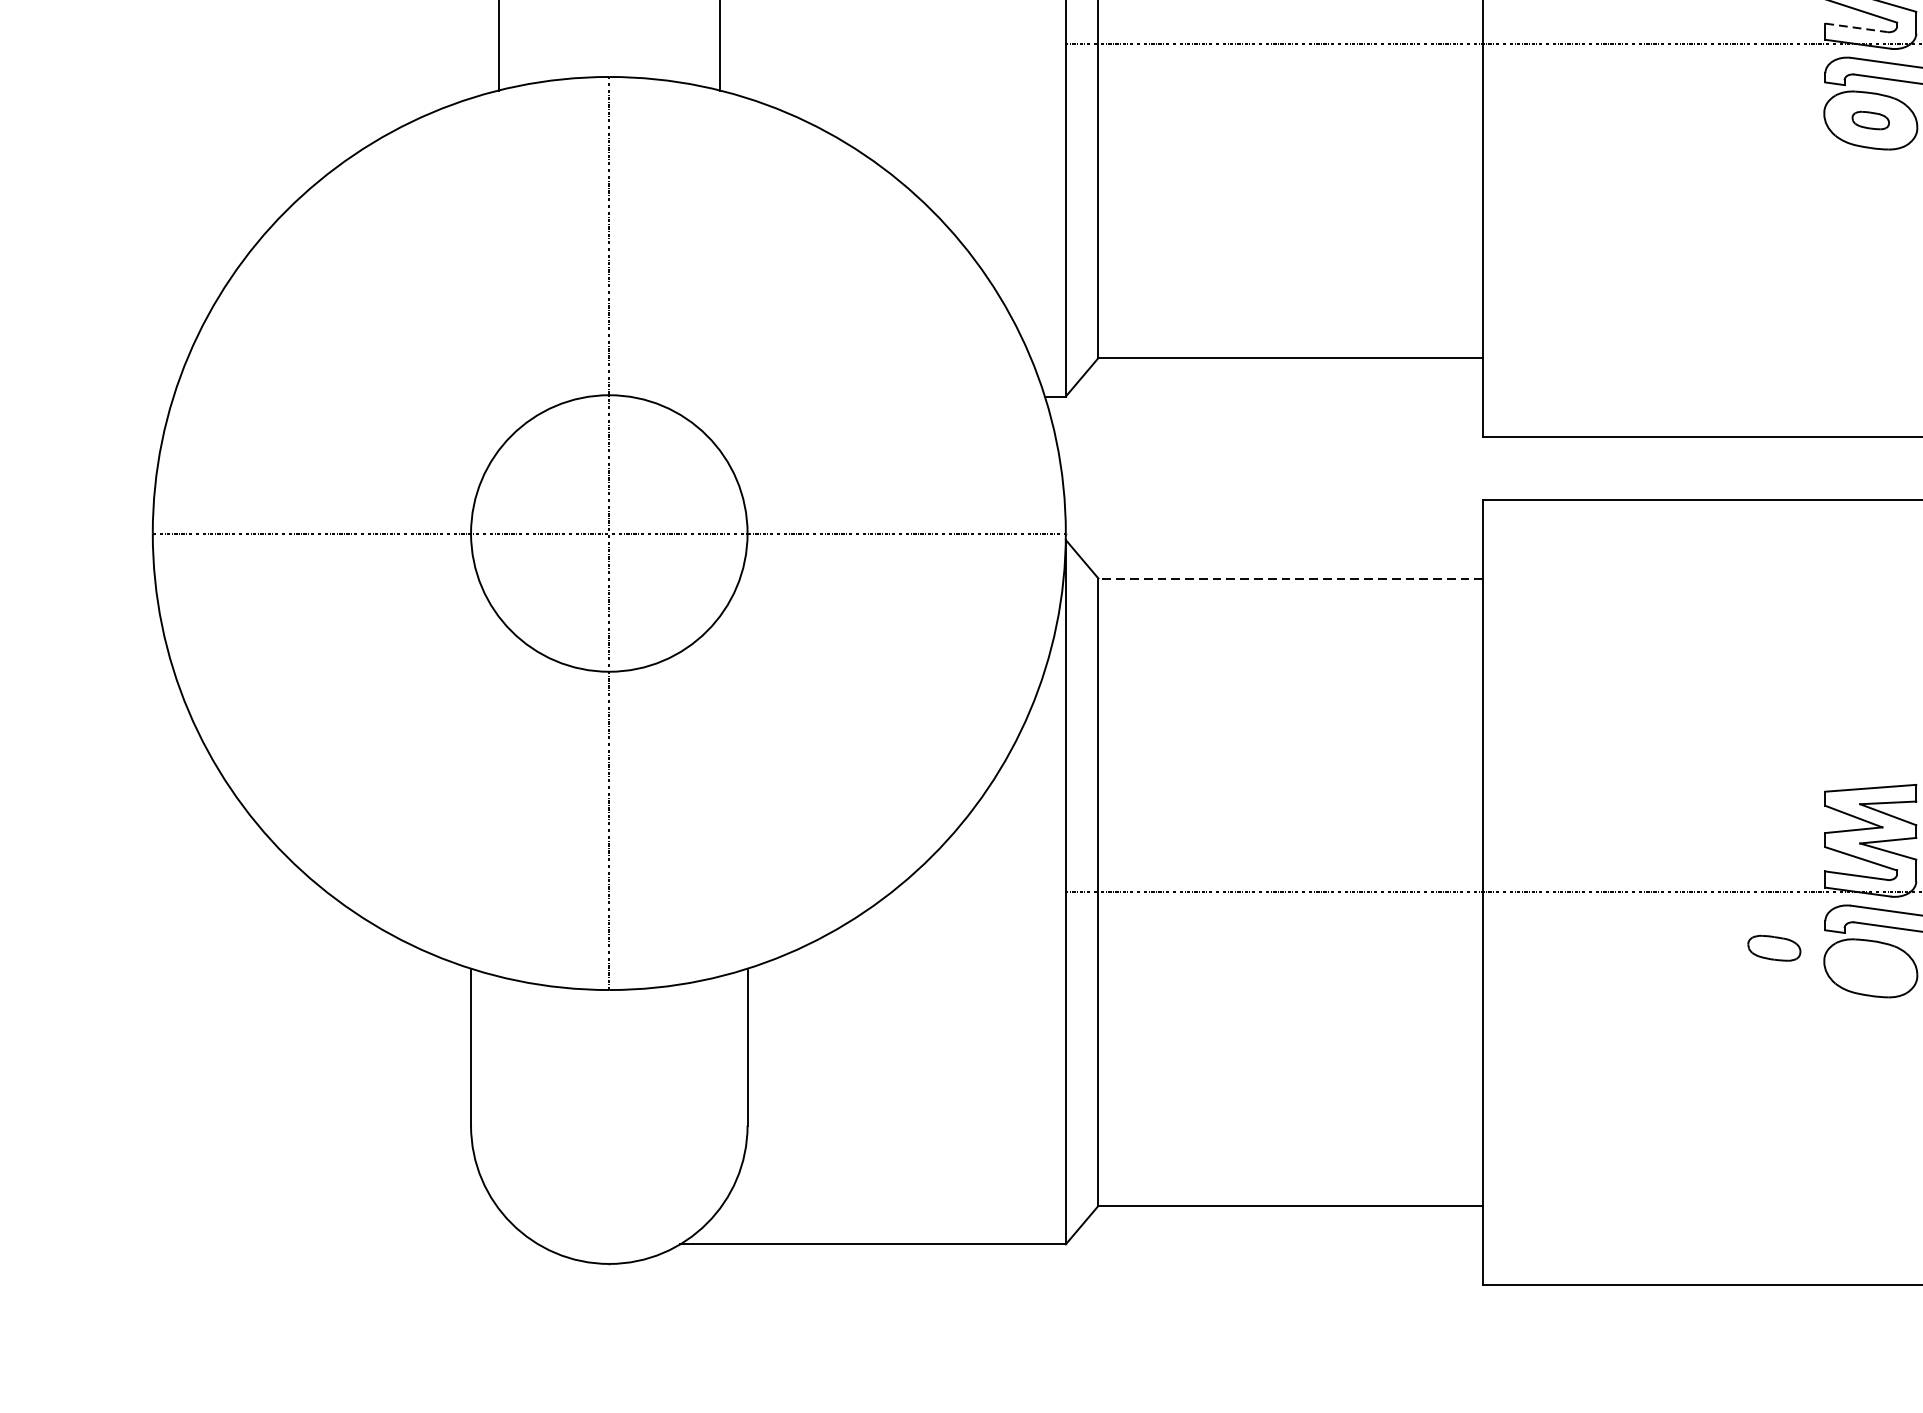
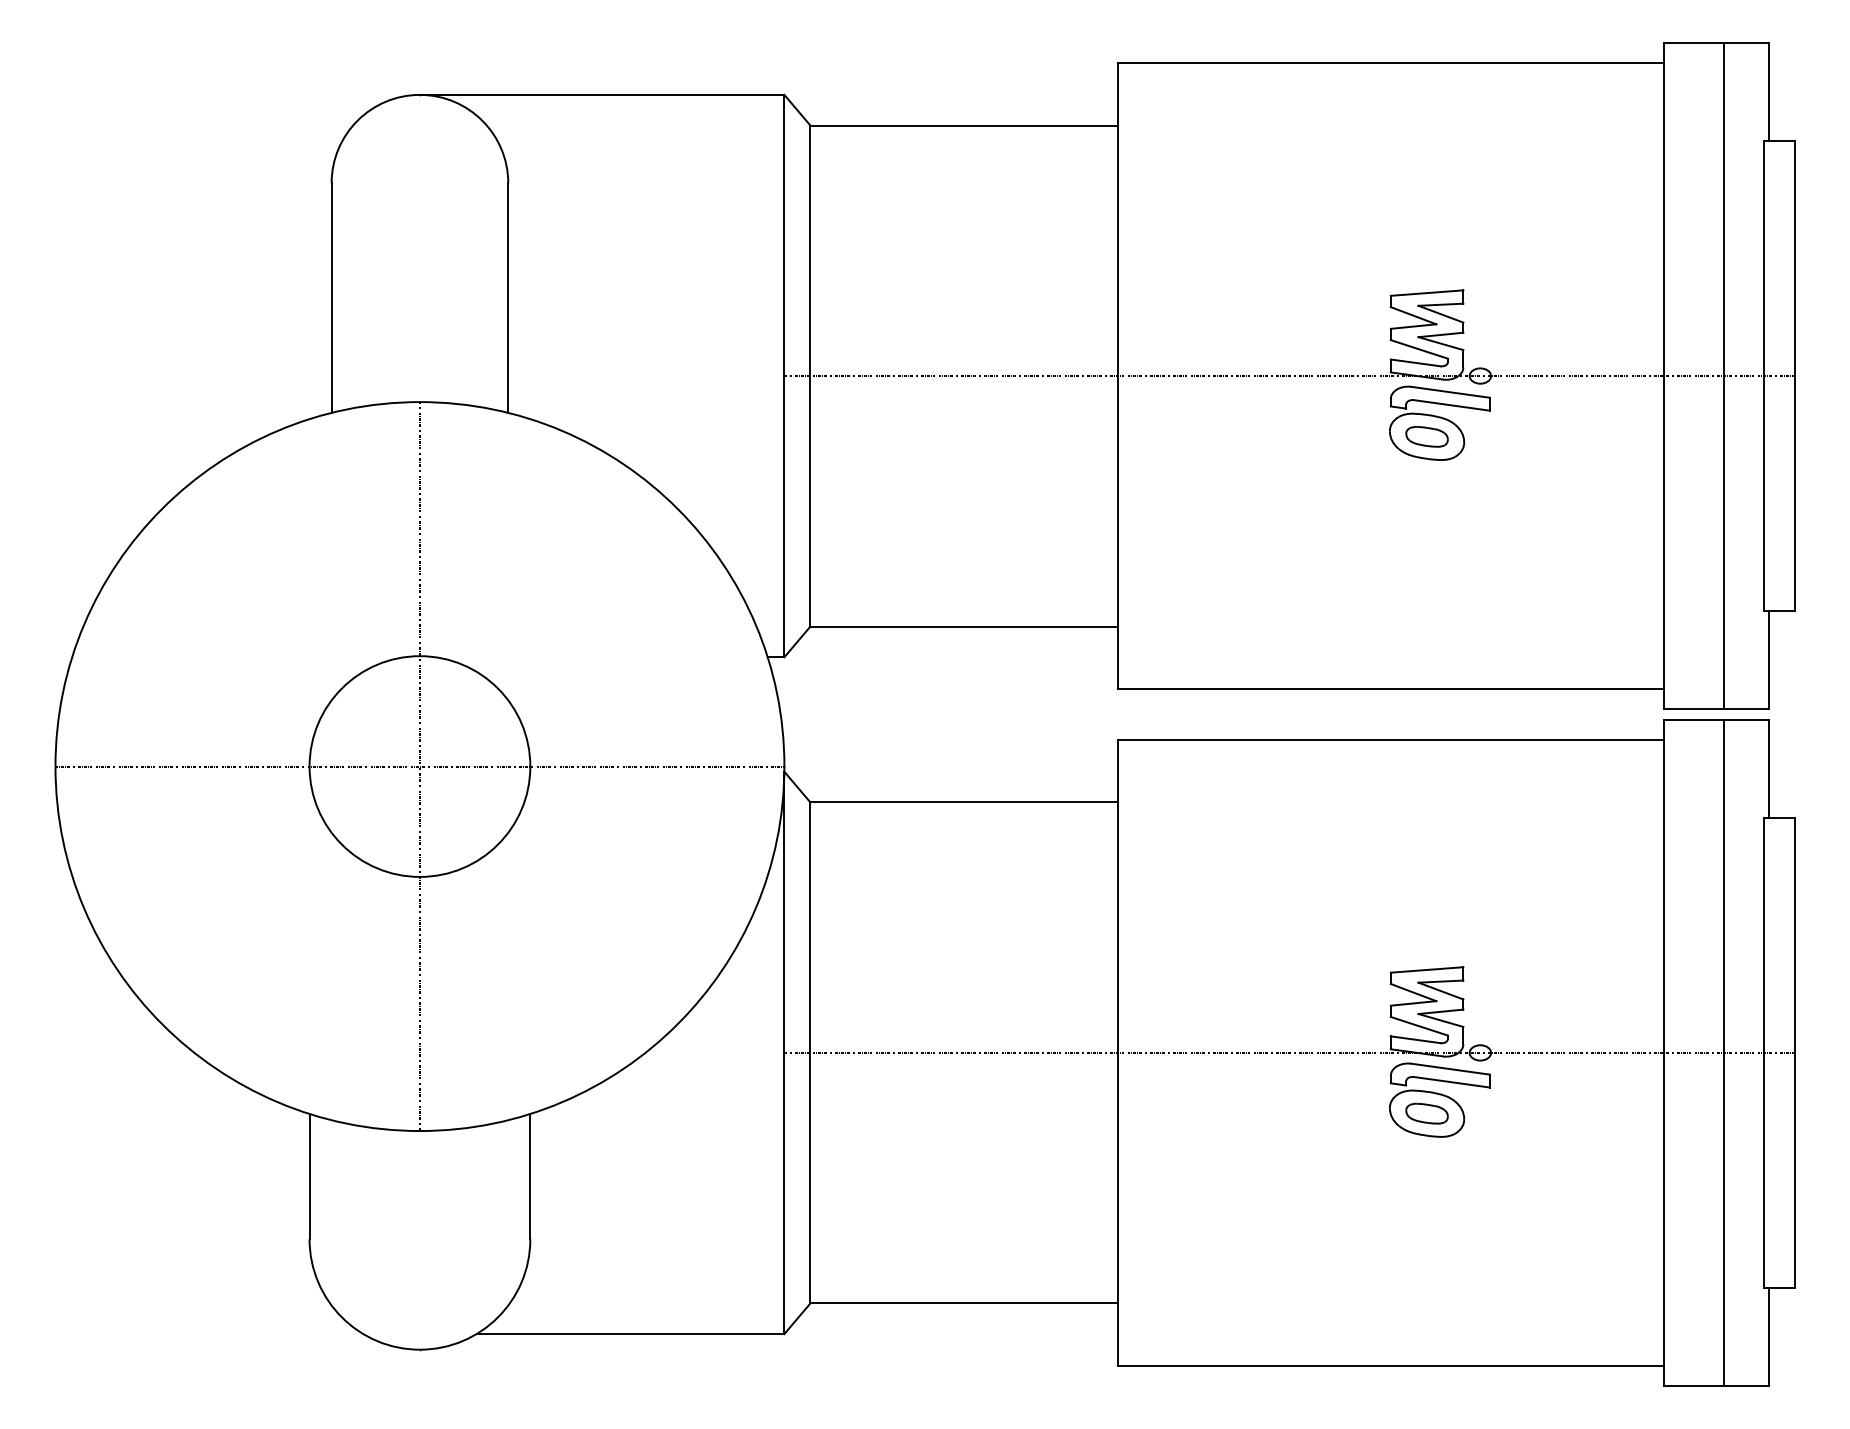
line: (1857, 27) -> (1416, 362), dashed -> solid
part: (1870, 120) -> (1426, 436), size x1.43
line: (1291, 578) -> (964, 802), dashed -> solid
part: (1773, 948) -> (1426, 1113), moved

